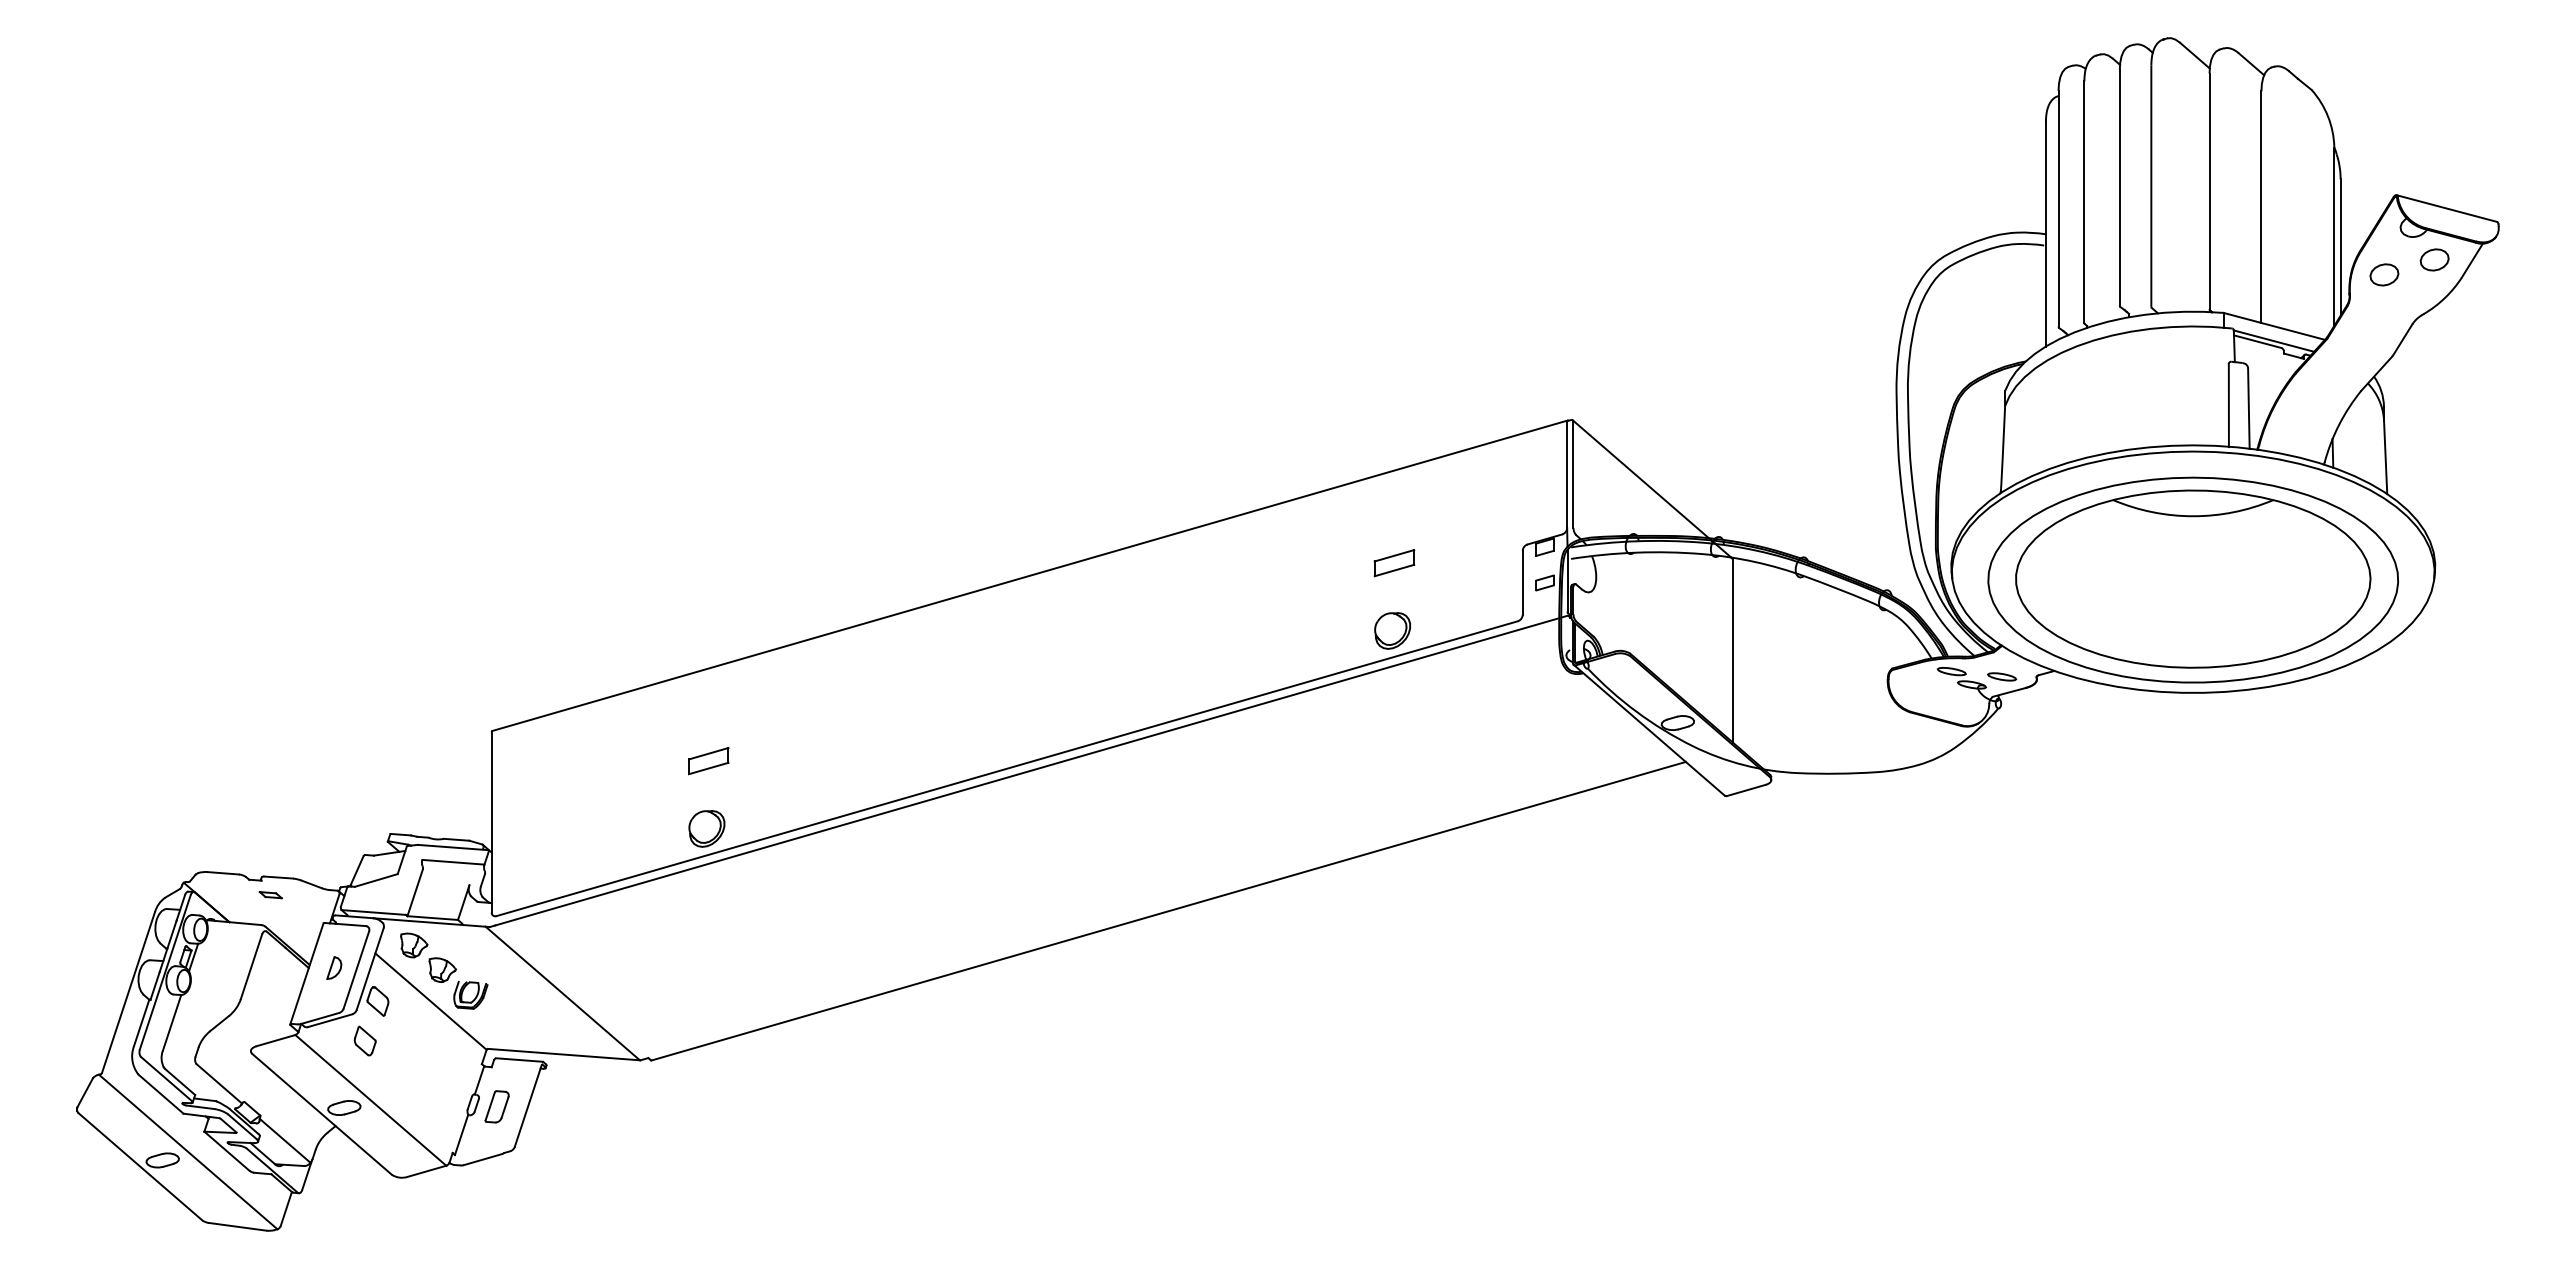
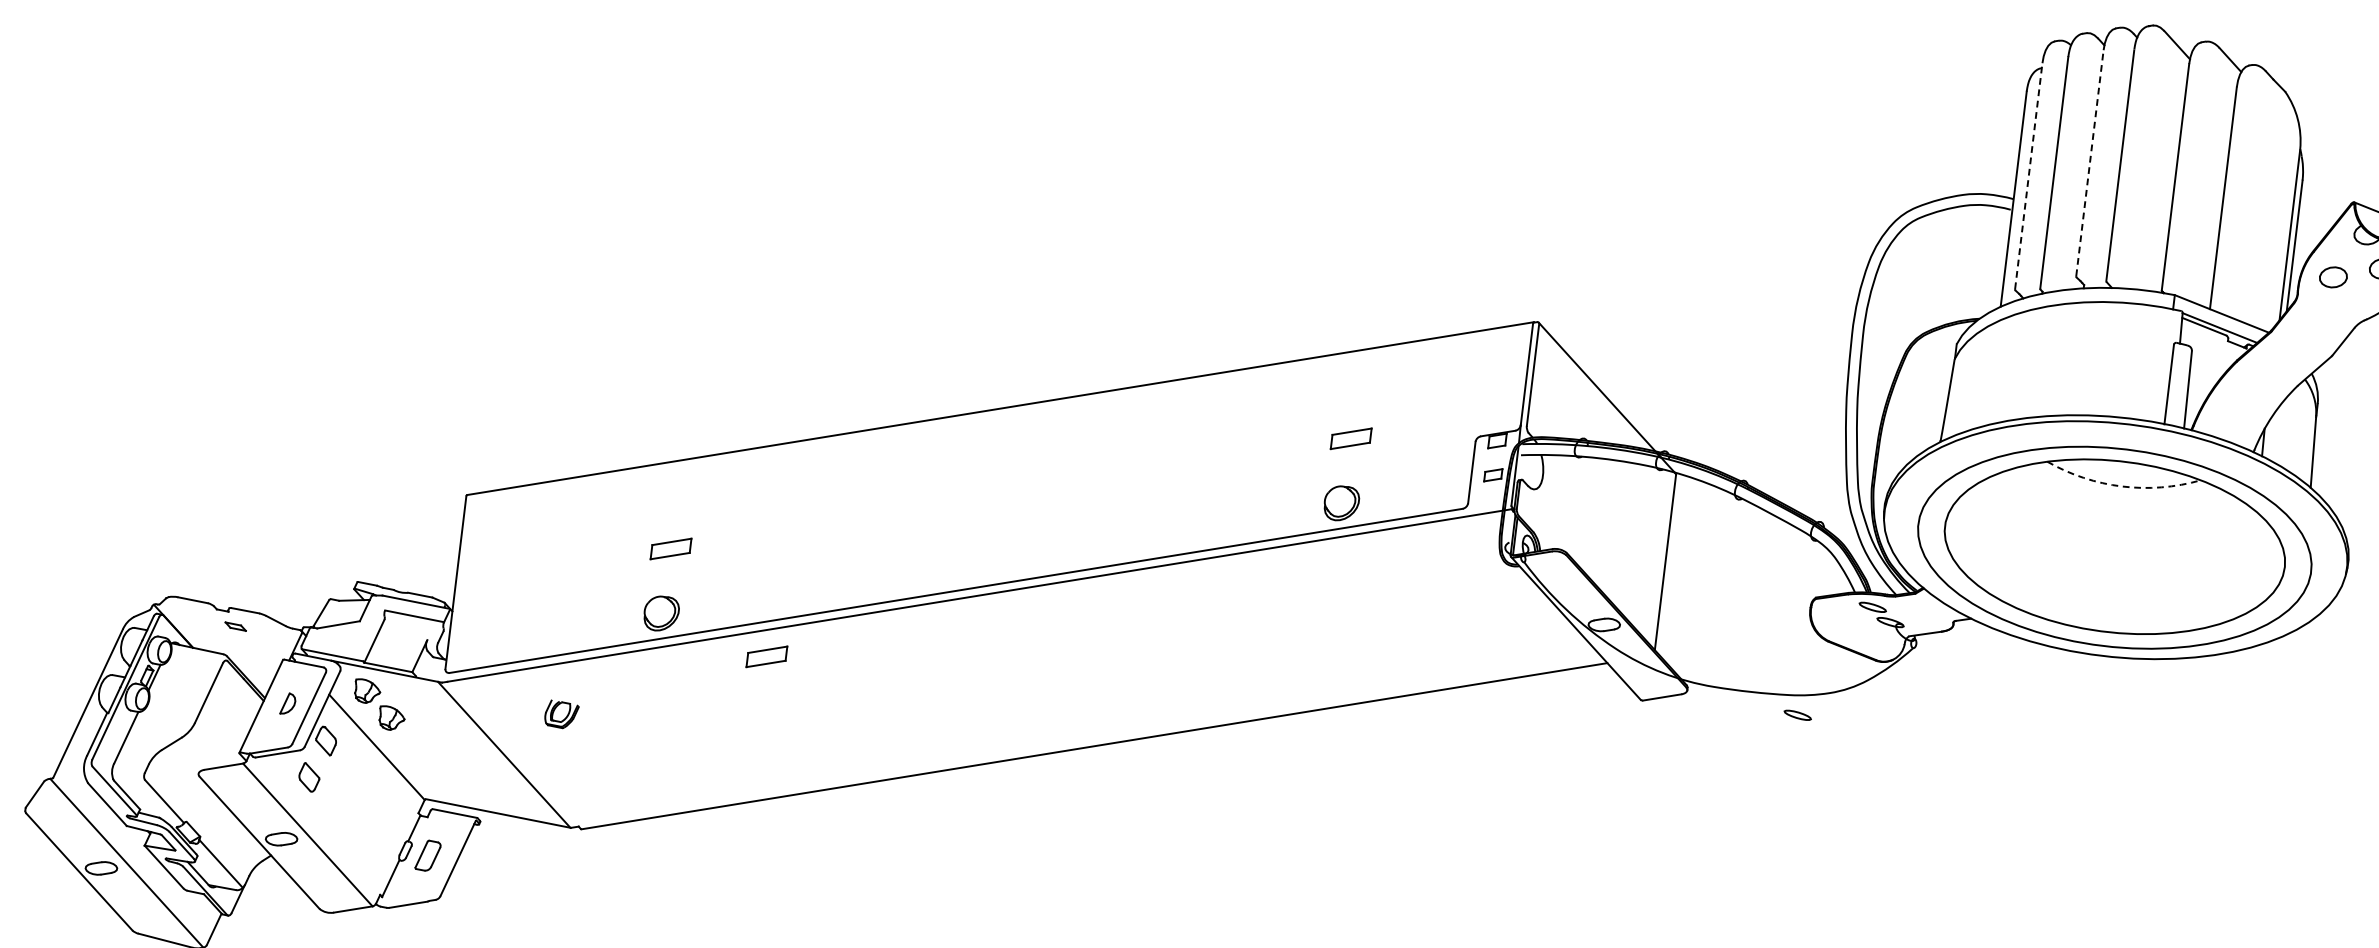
line: (2119, 187) -> (2089, 162), solid -> dashed
line: (2058, 208) -> (2028, 175), solid -> dashed
arc: (2193, 516) -> (2122, 486), solid -> dashed
part: (2002, 676) -> (1798, 714), moved
part: (820, 860) -> (766, 657), added
part: (470, 994) -> (561, 714), moved

